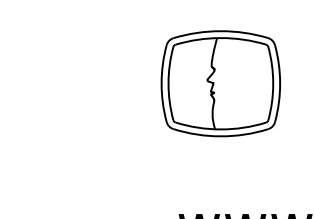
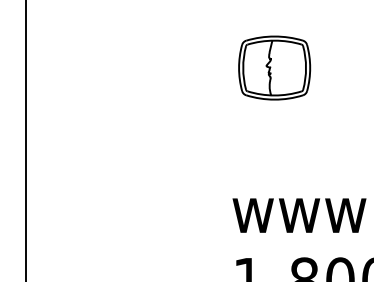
part: (220, 83) -> (274, 67), size x0.6

